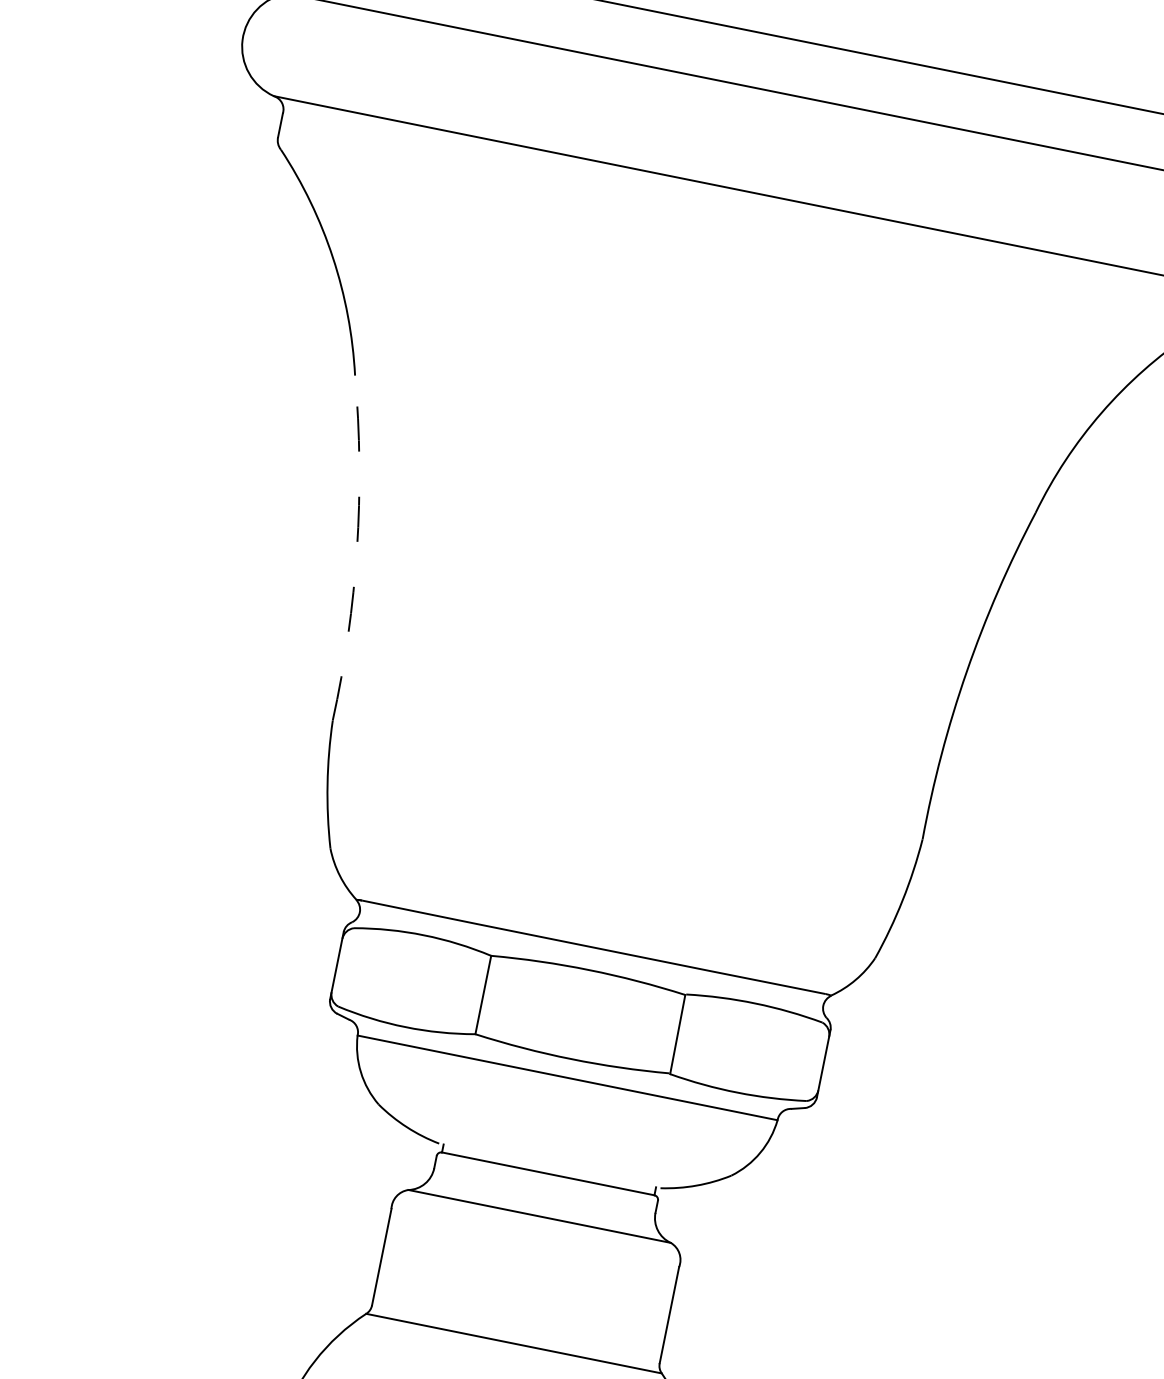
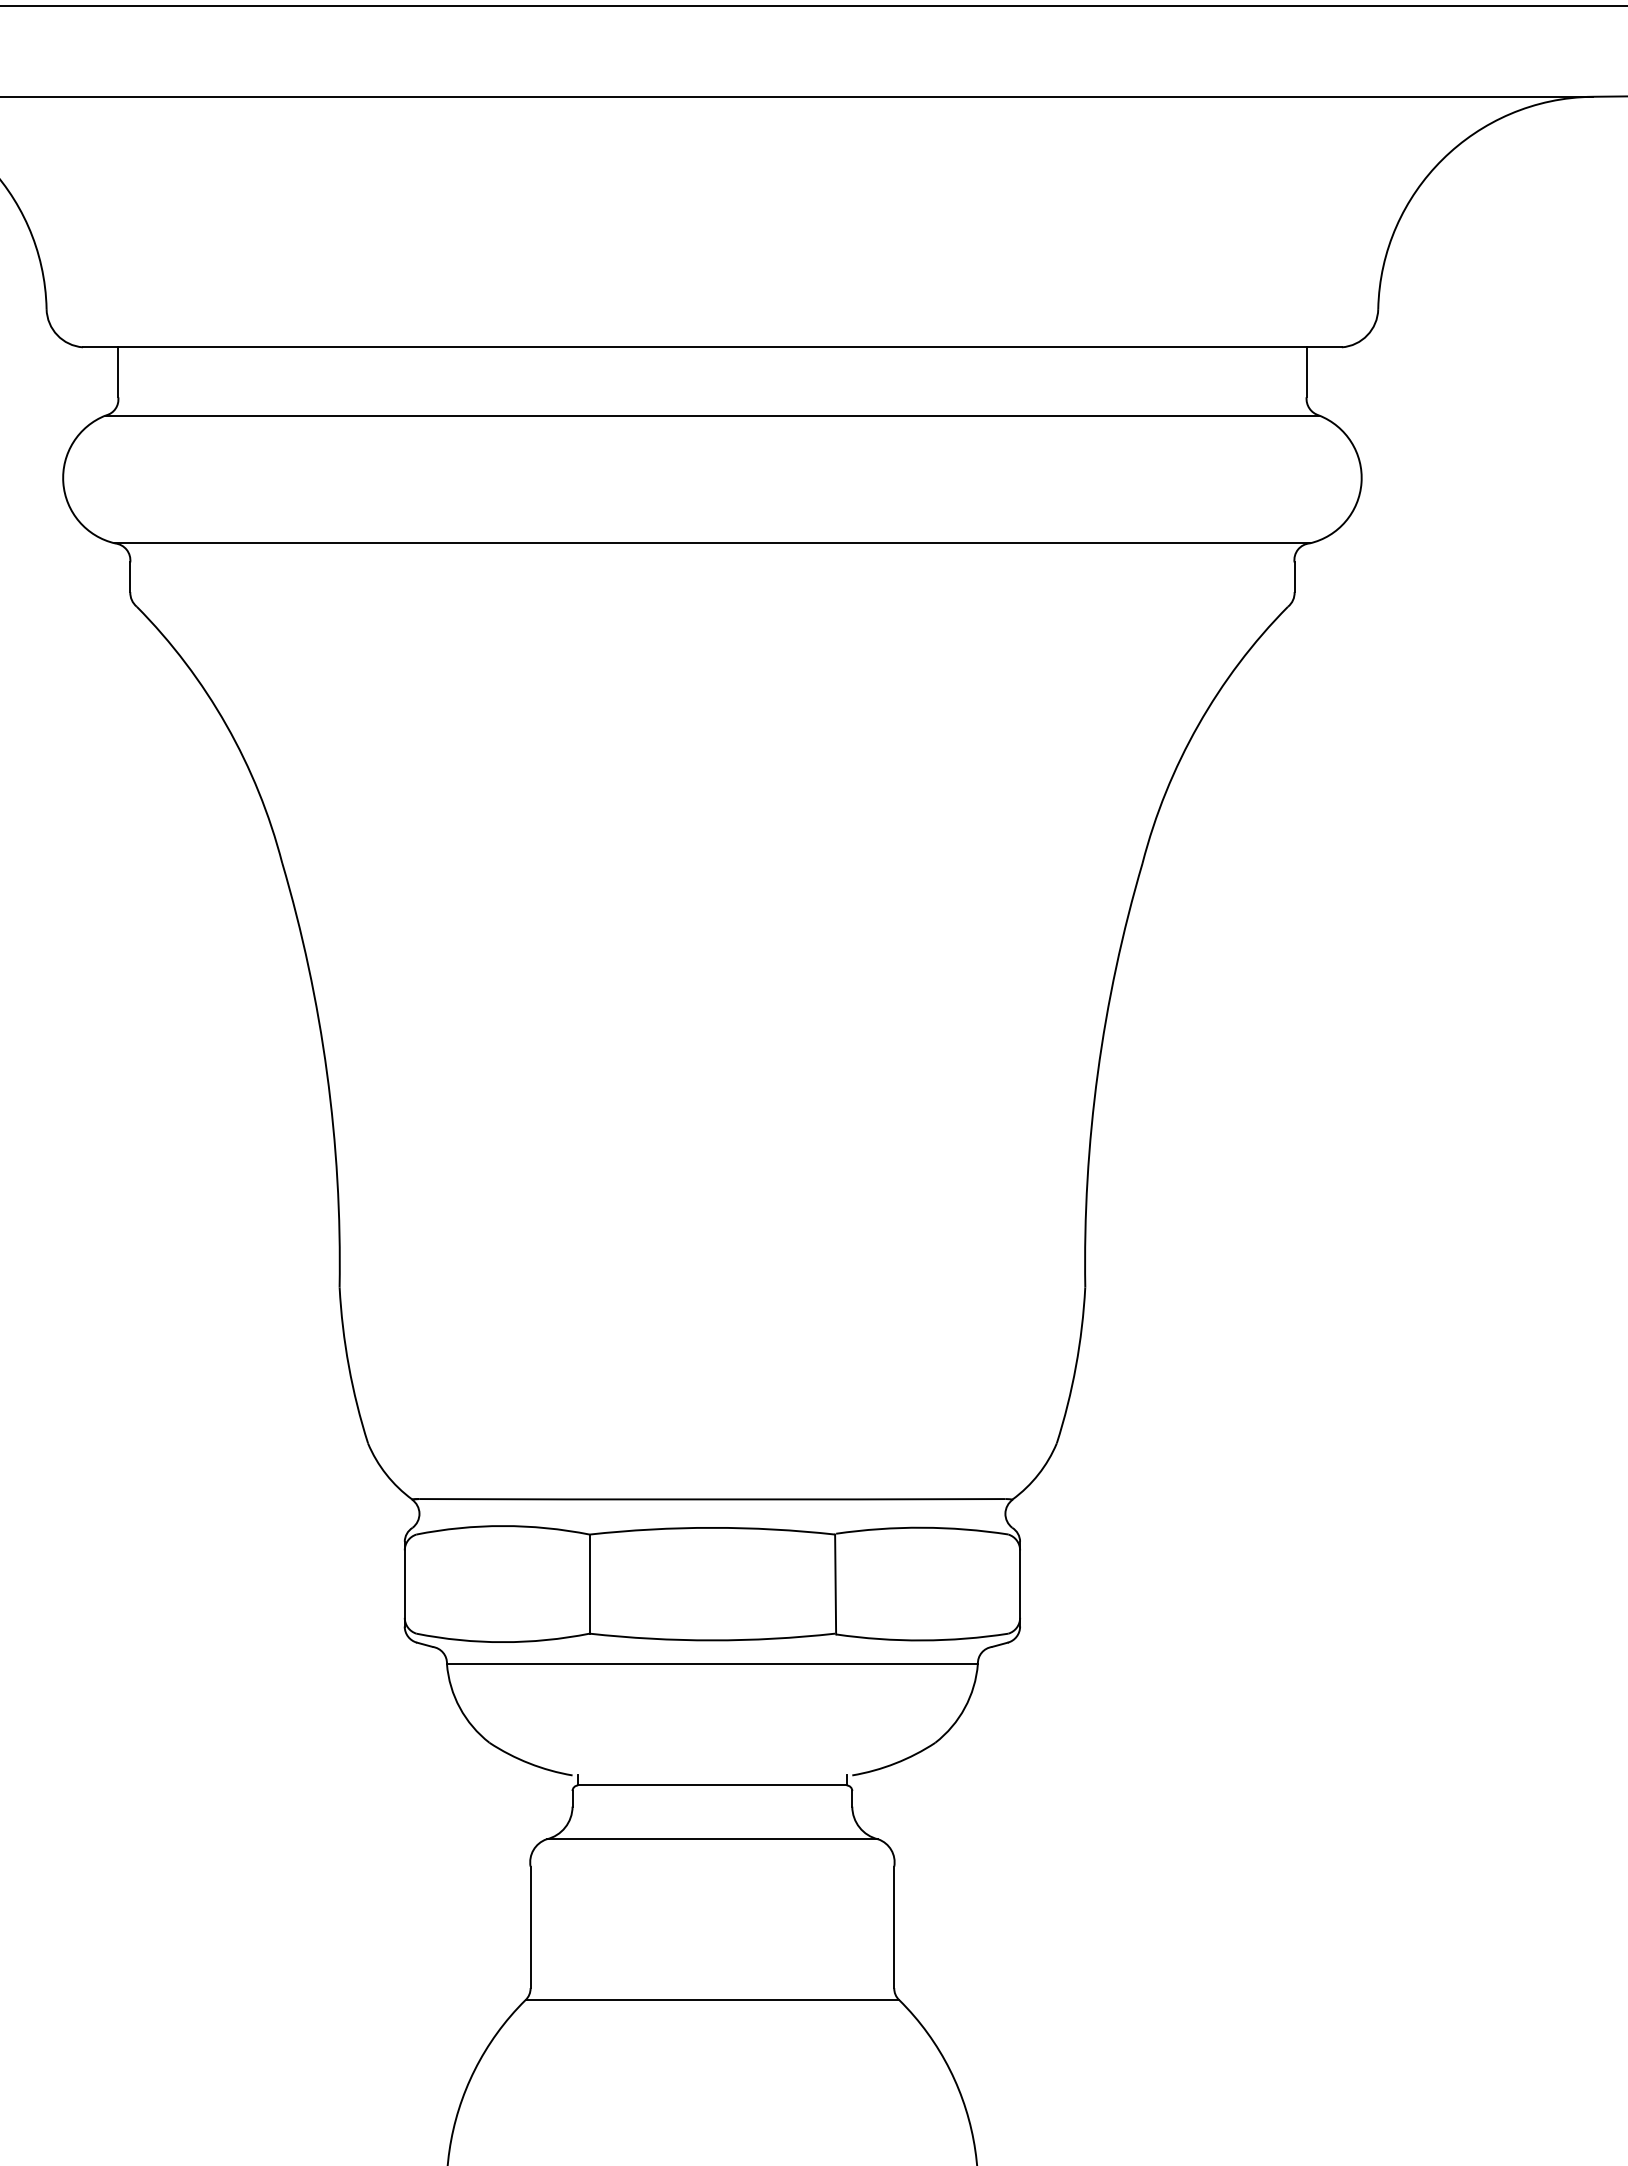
arc: (357, 549) -> (327, 1073), dashed -> solid

